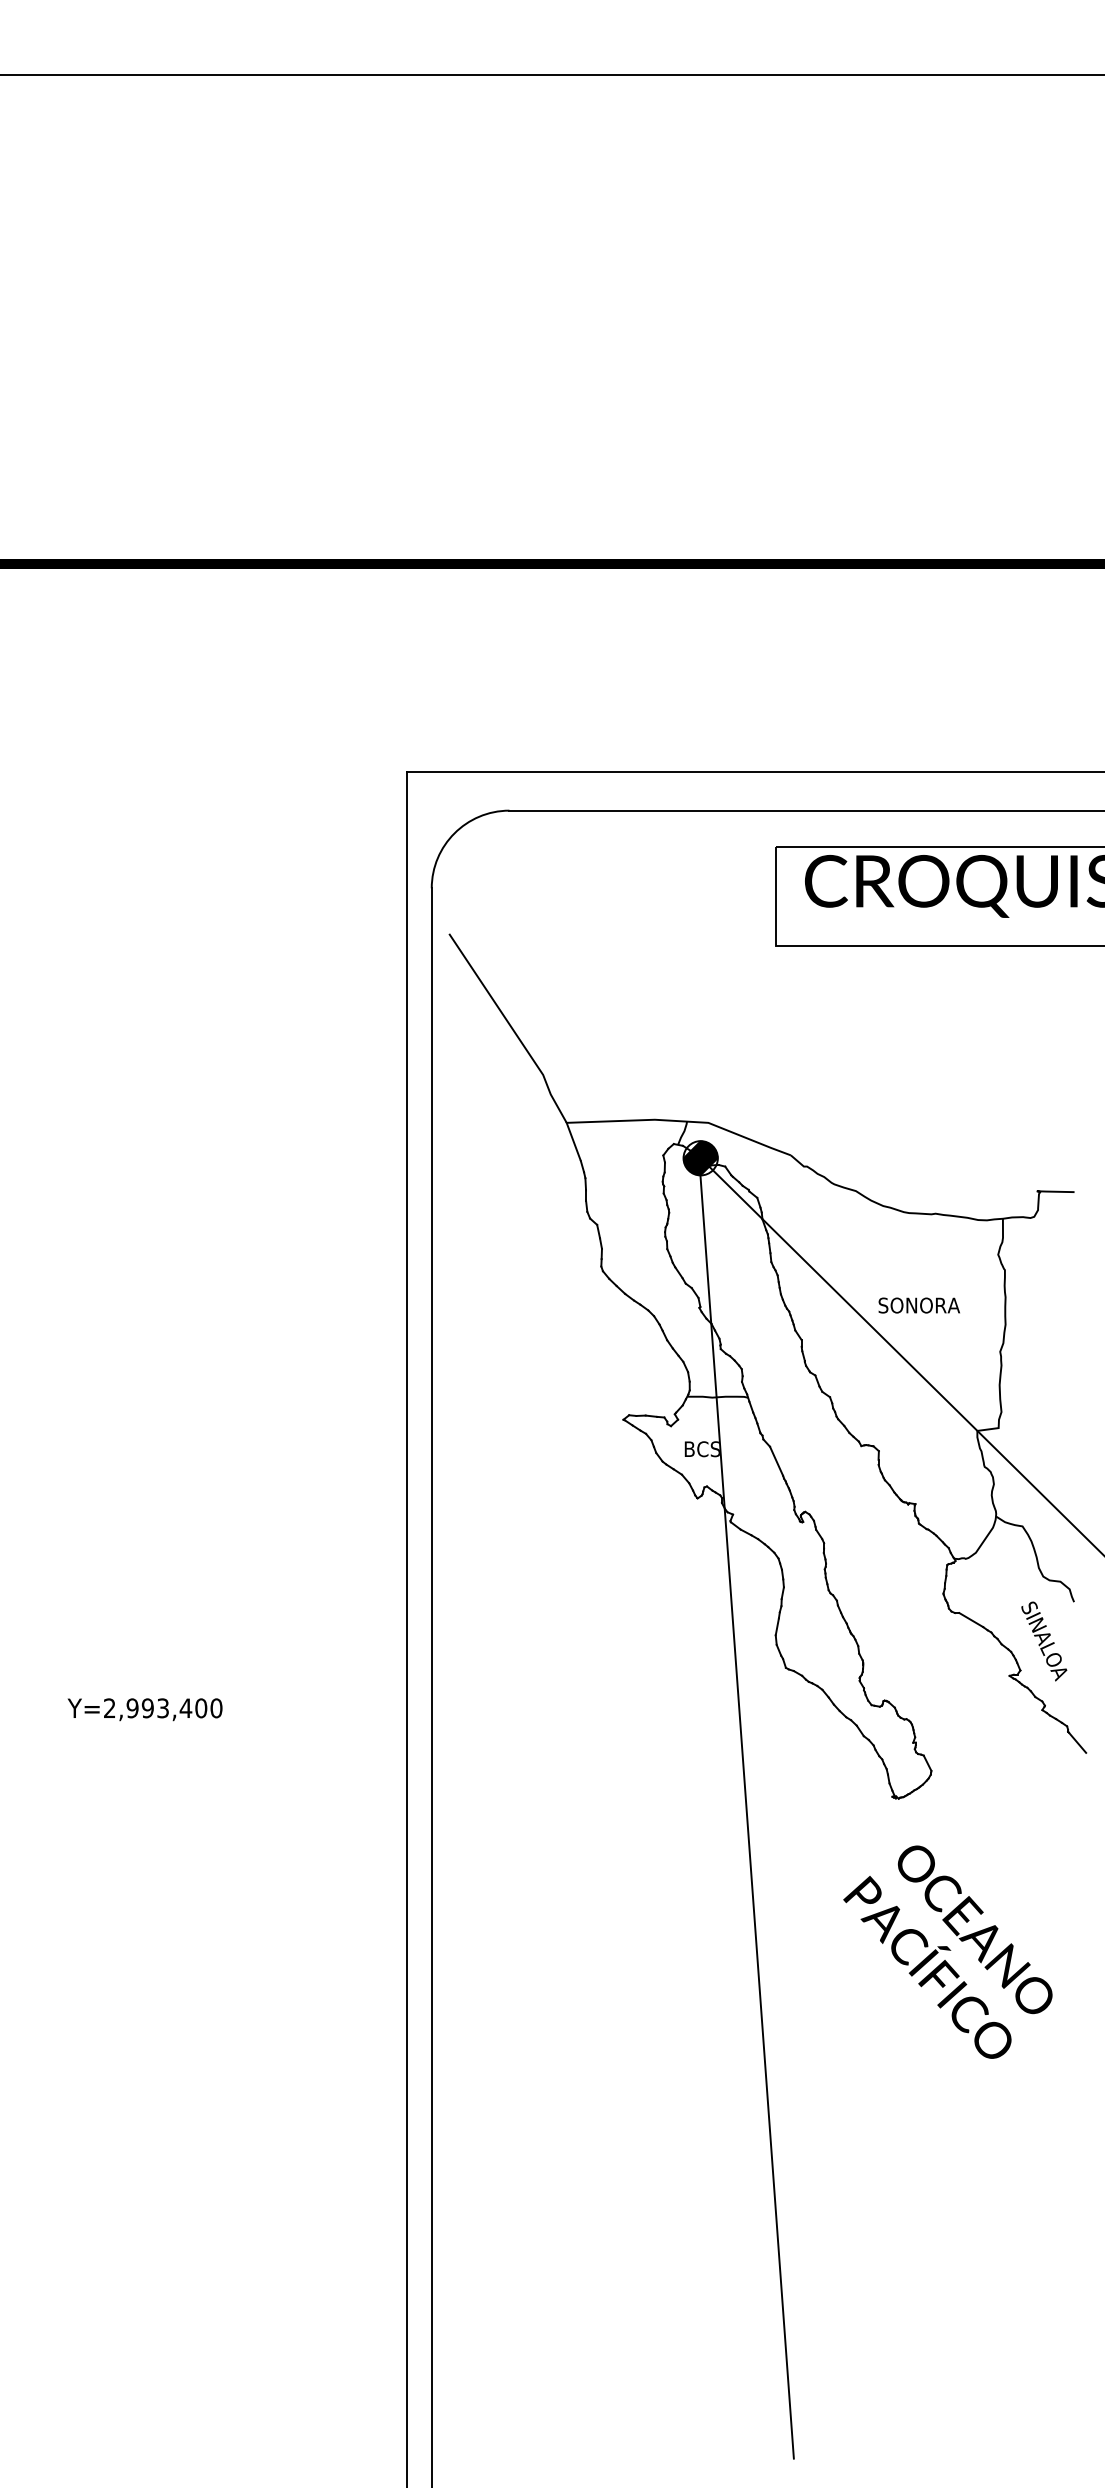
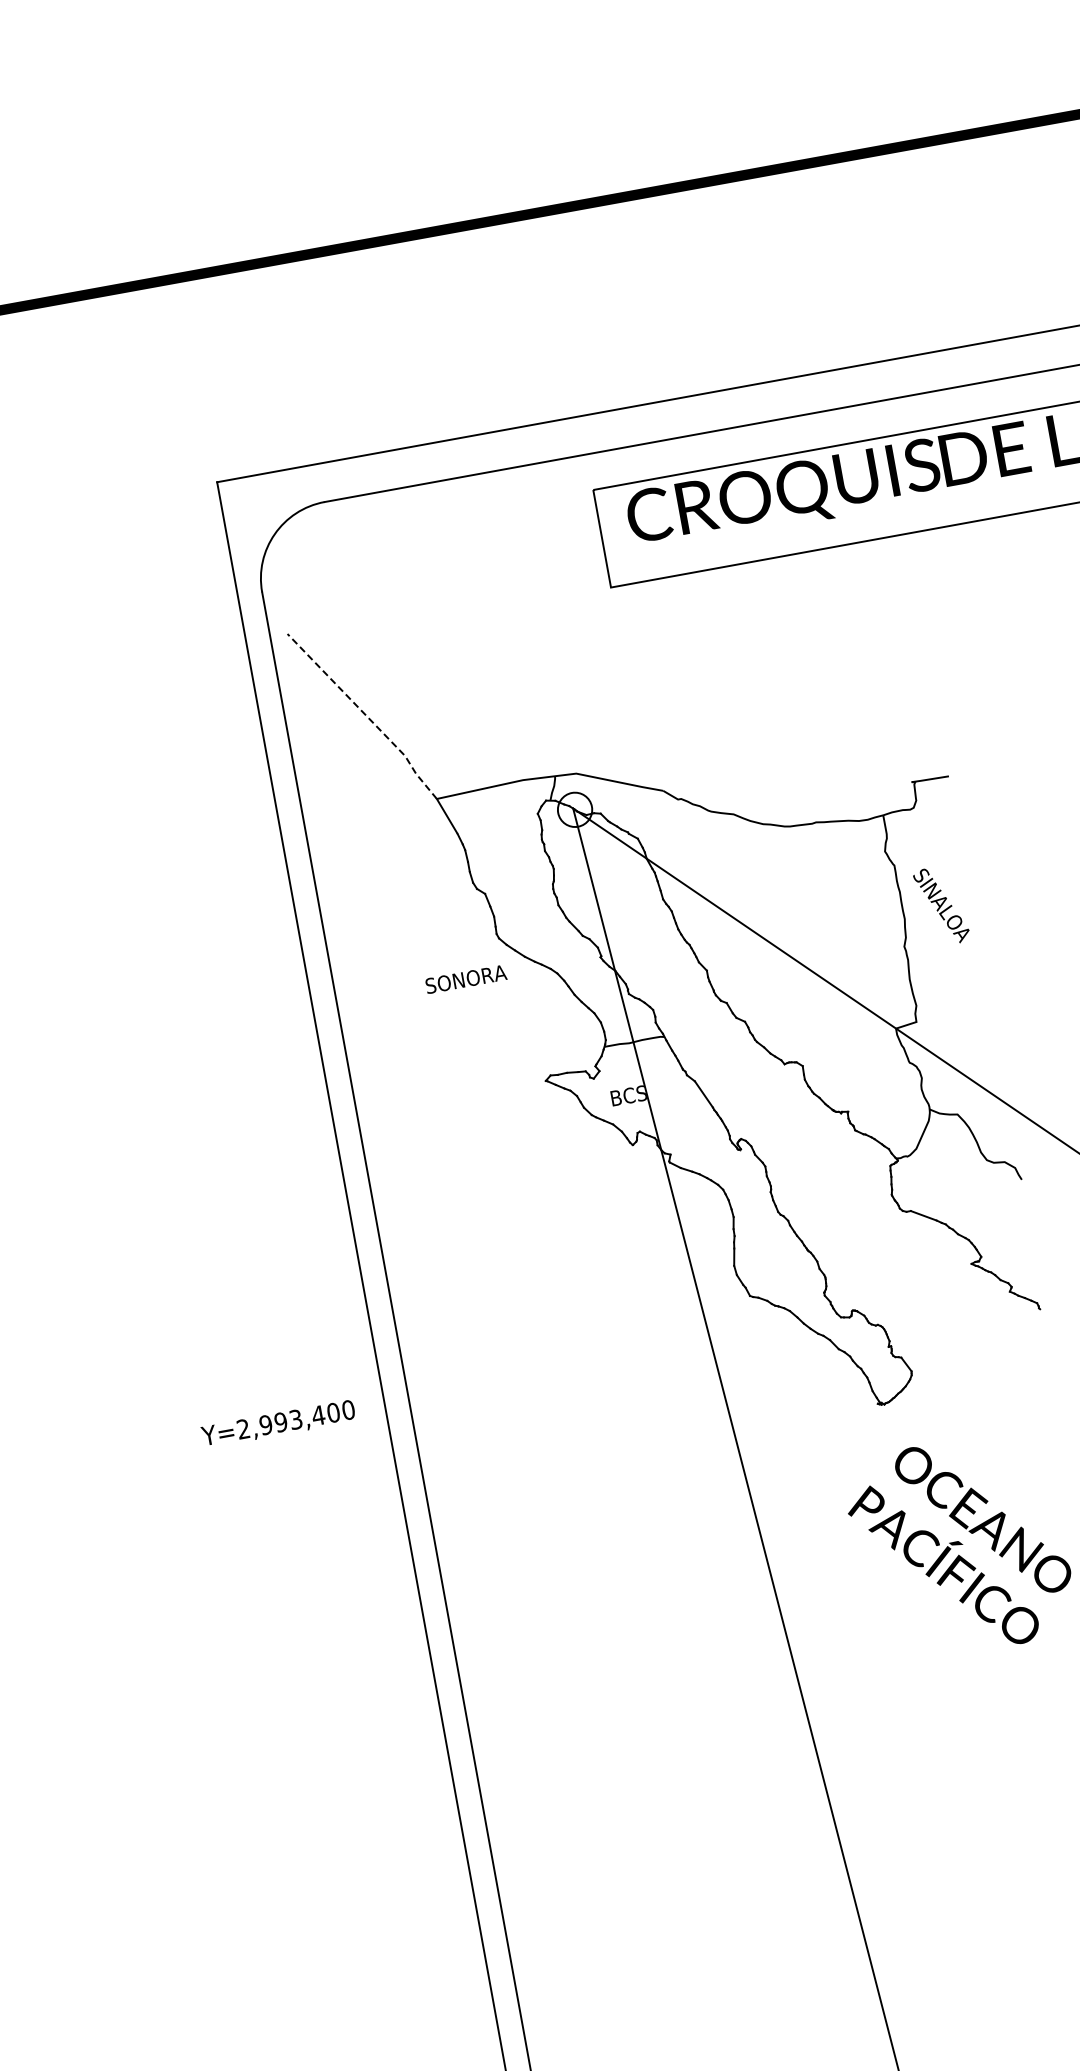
line: (511, 1027) -> (365, 715), solid -> dashed
hatch: (700, 1158) -> (574, 810), removed
text: (918, 1305) -> (465, 979), moved
text: (1044, 1641) -> (941, 906), moved
text: (144, 1709) -> (277, 1424), moved
line: (1077, 1742) -> (1050, 1317), removed

